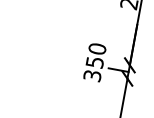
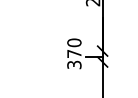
text: (94, 63) -> (74, 54), 350 -> 370

